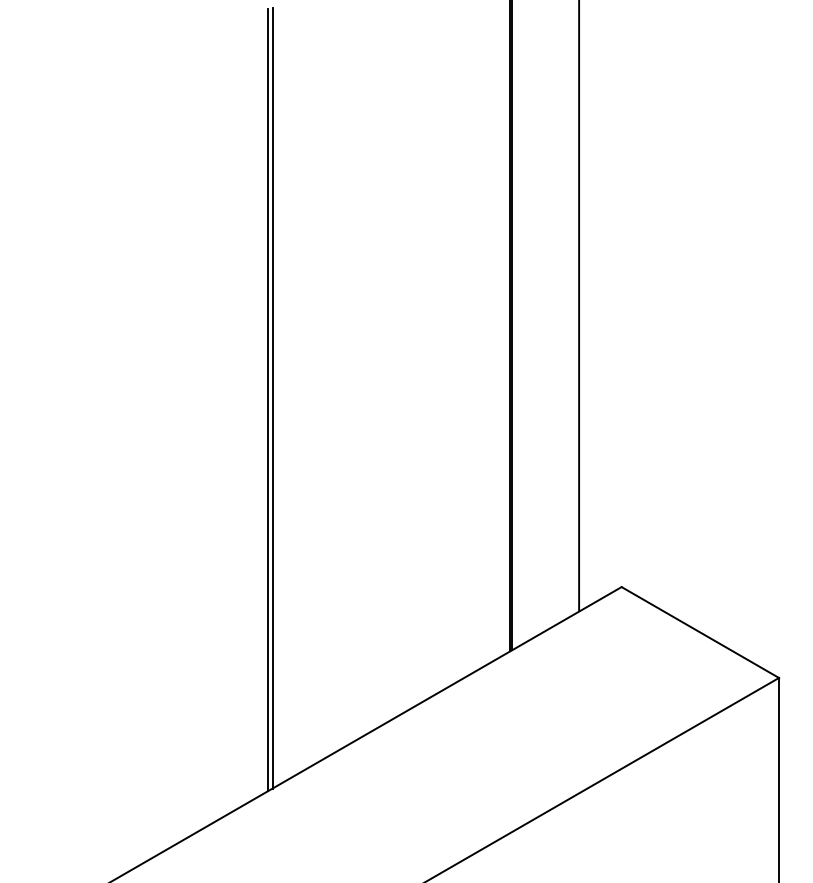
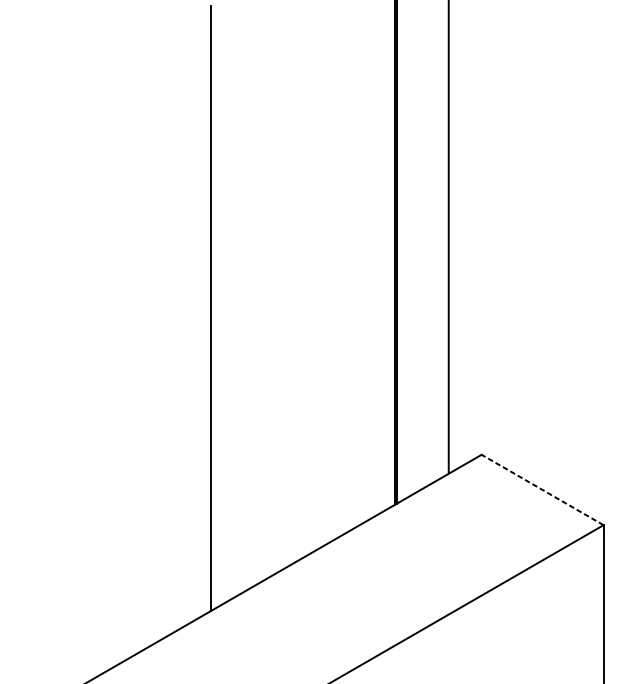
line: (268, 399) -> (208, 309), removed
line: (700, 632) -> (542, 489), solid -> dashed

